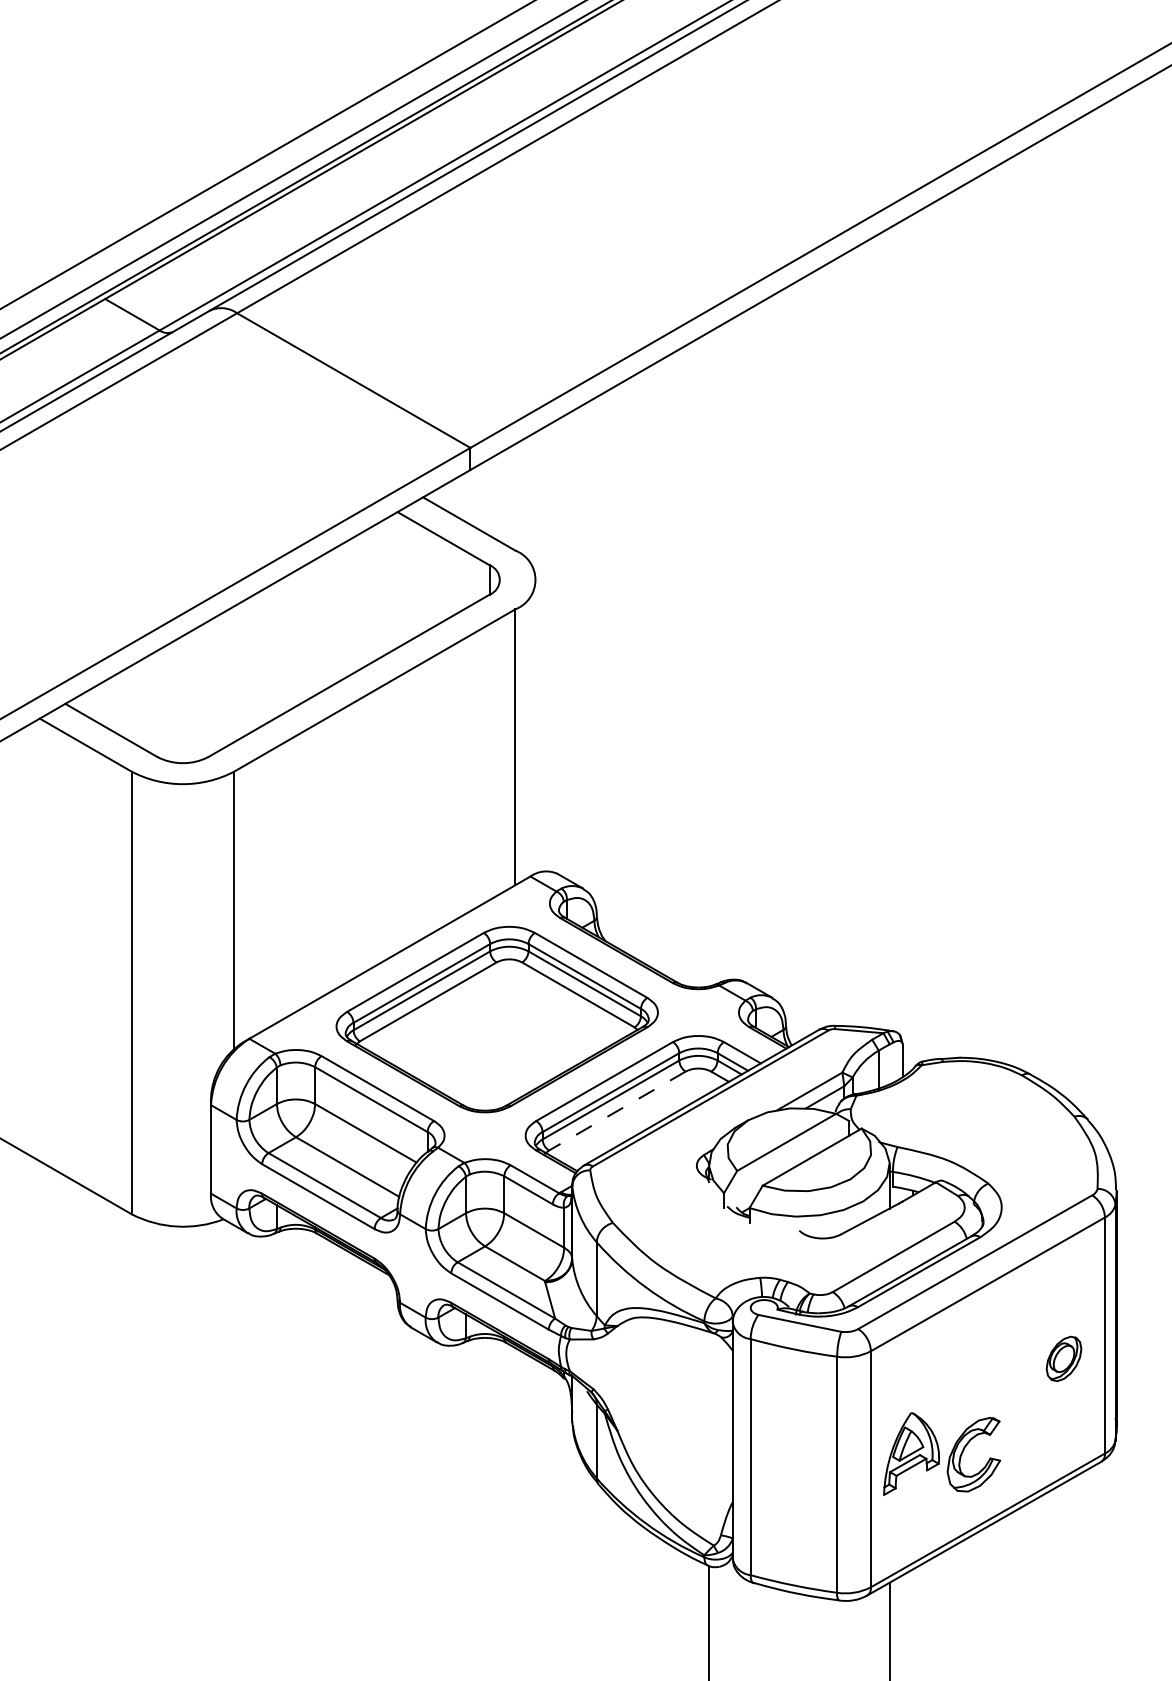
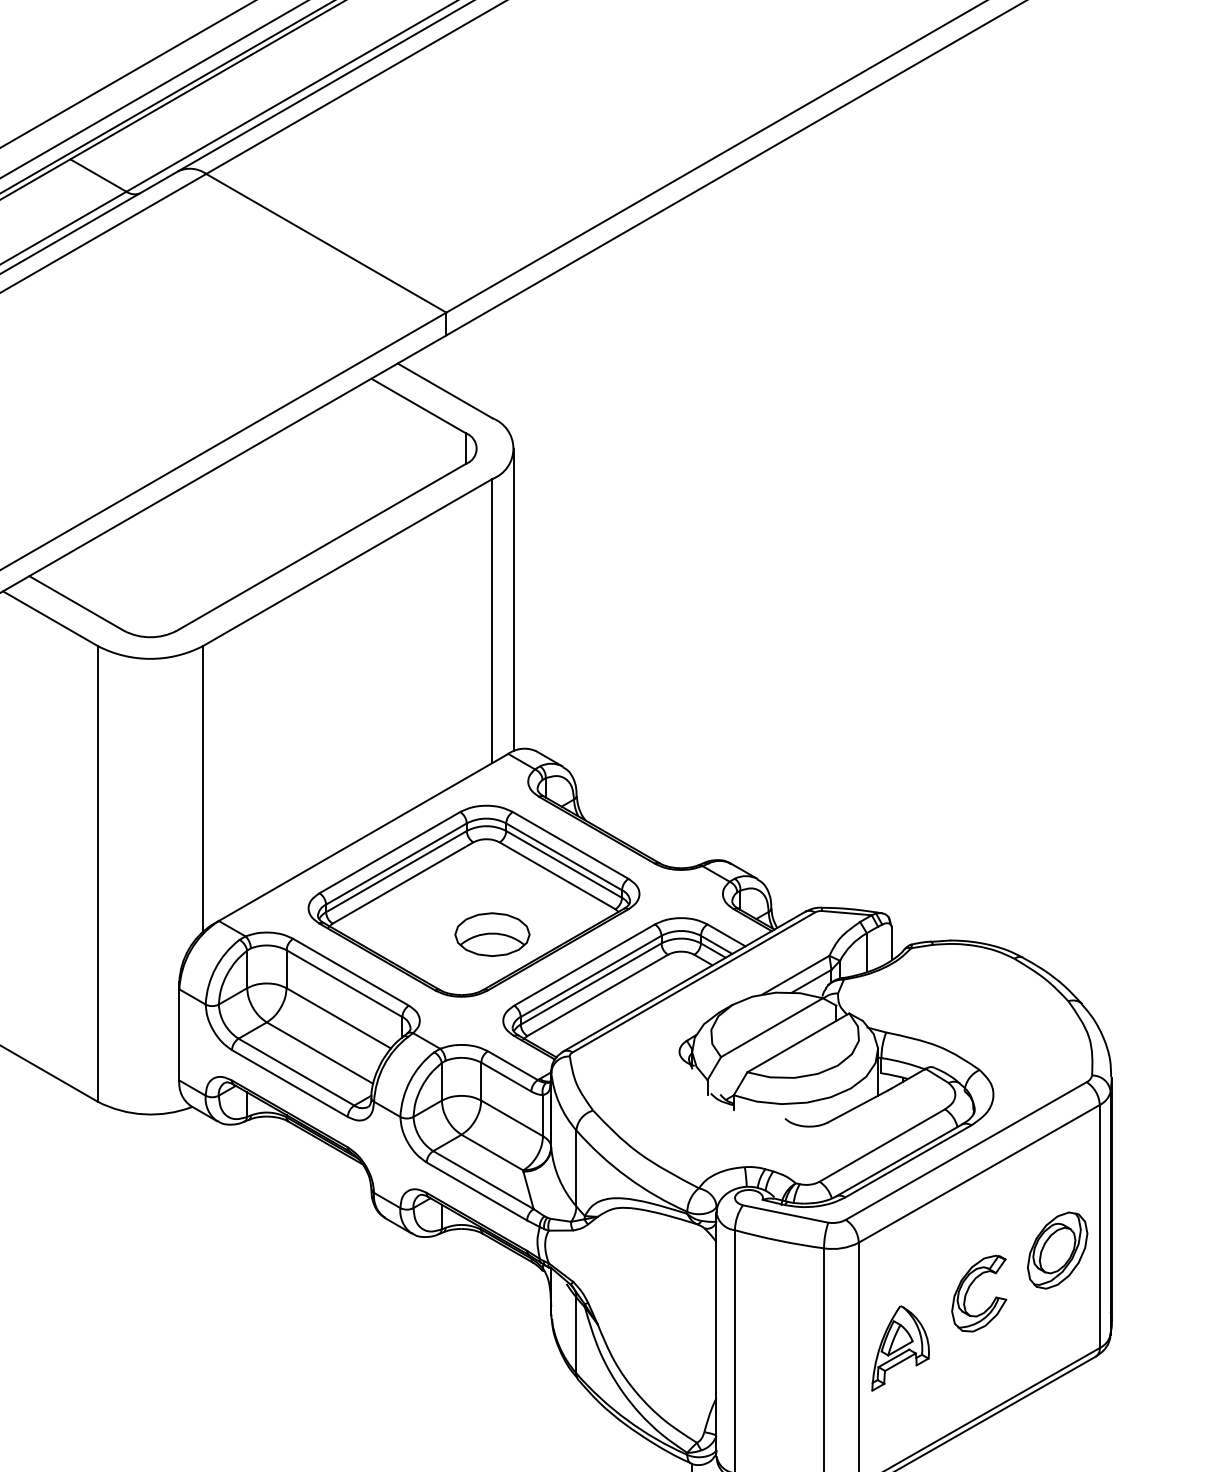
line: (536, 726) -> (514, 599), added
part: (515, 1051) -> (492, 934), added
line: (617, 1111) -> (597, 995), dashed -> solid
part: (1063, 1358) -> (1057, 1250), size x1.67
part: (964, 1450) -> (969, 1289), moved

